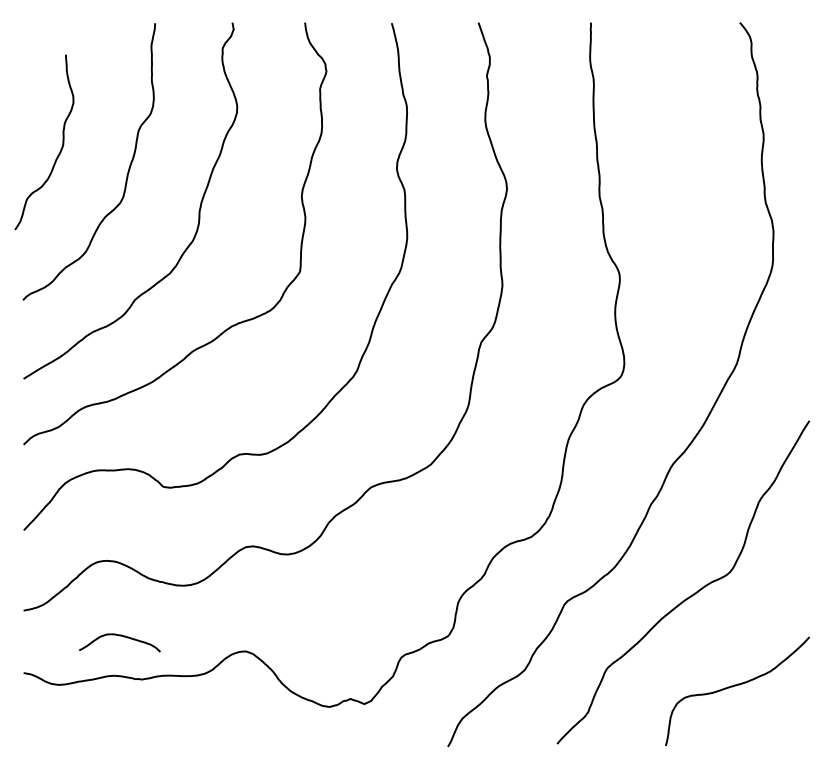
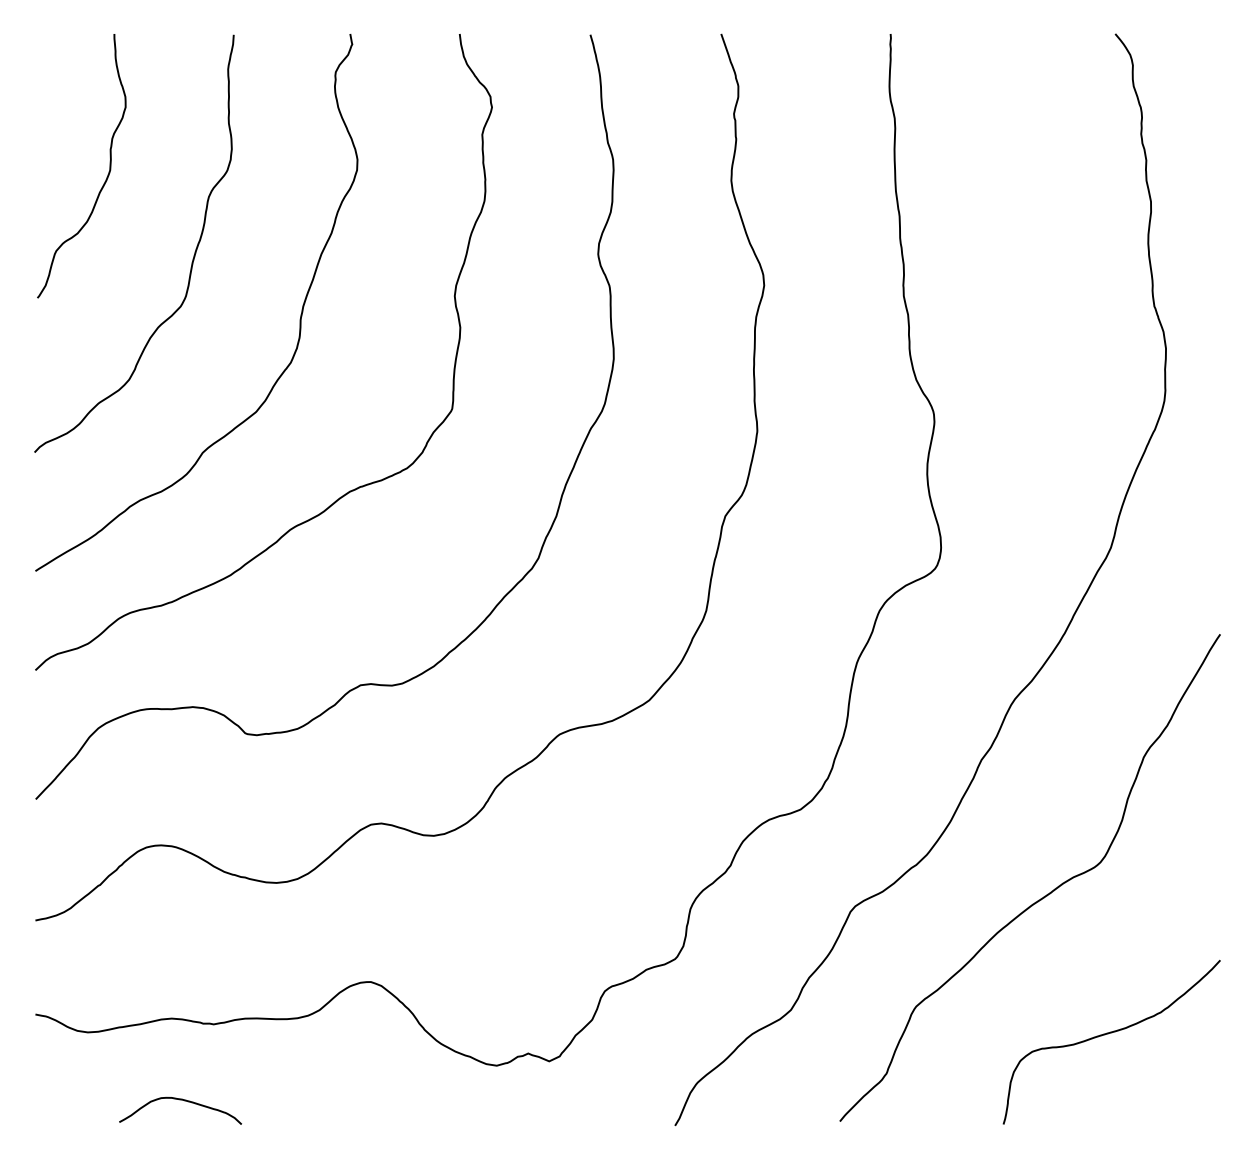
curve: (61, 146) -> (107, 172), moved
curve: (119, 636) -> (179, 1101), moved

